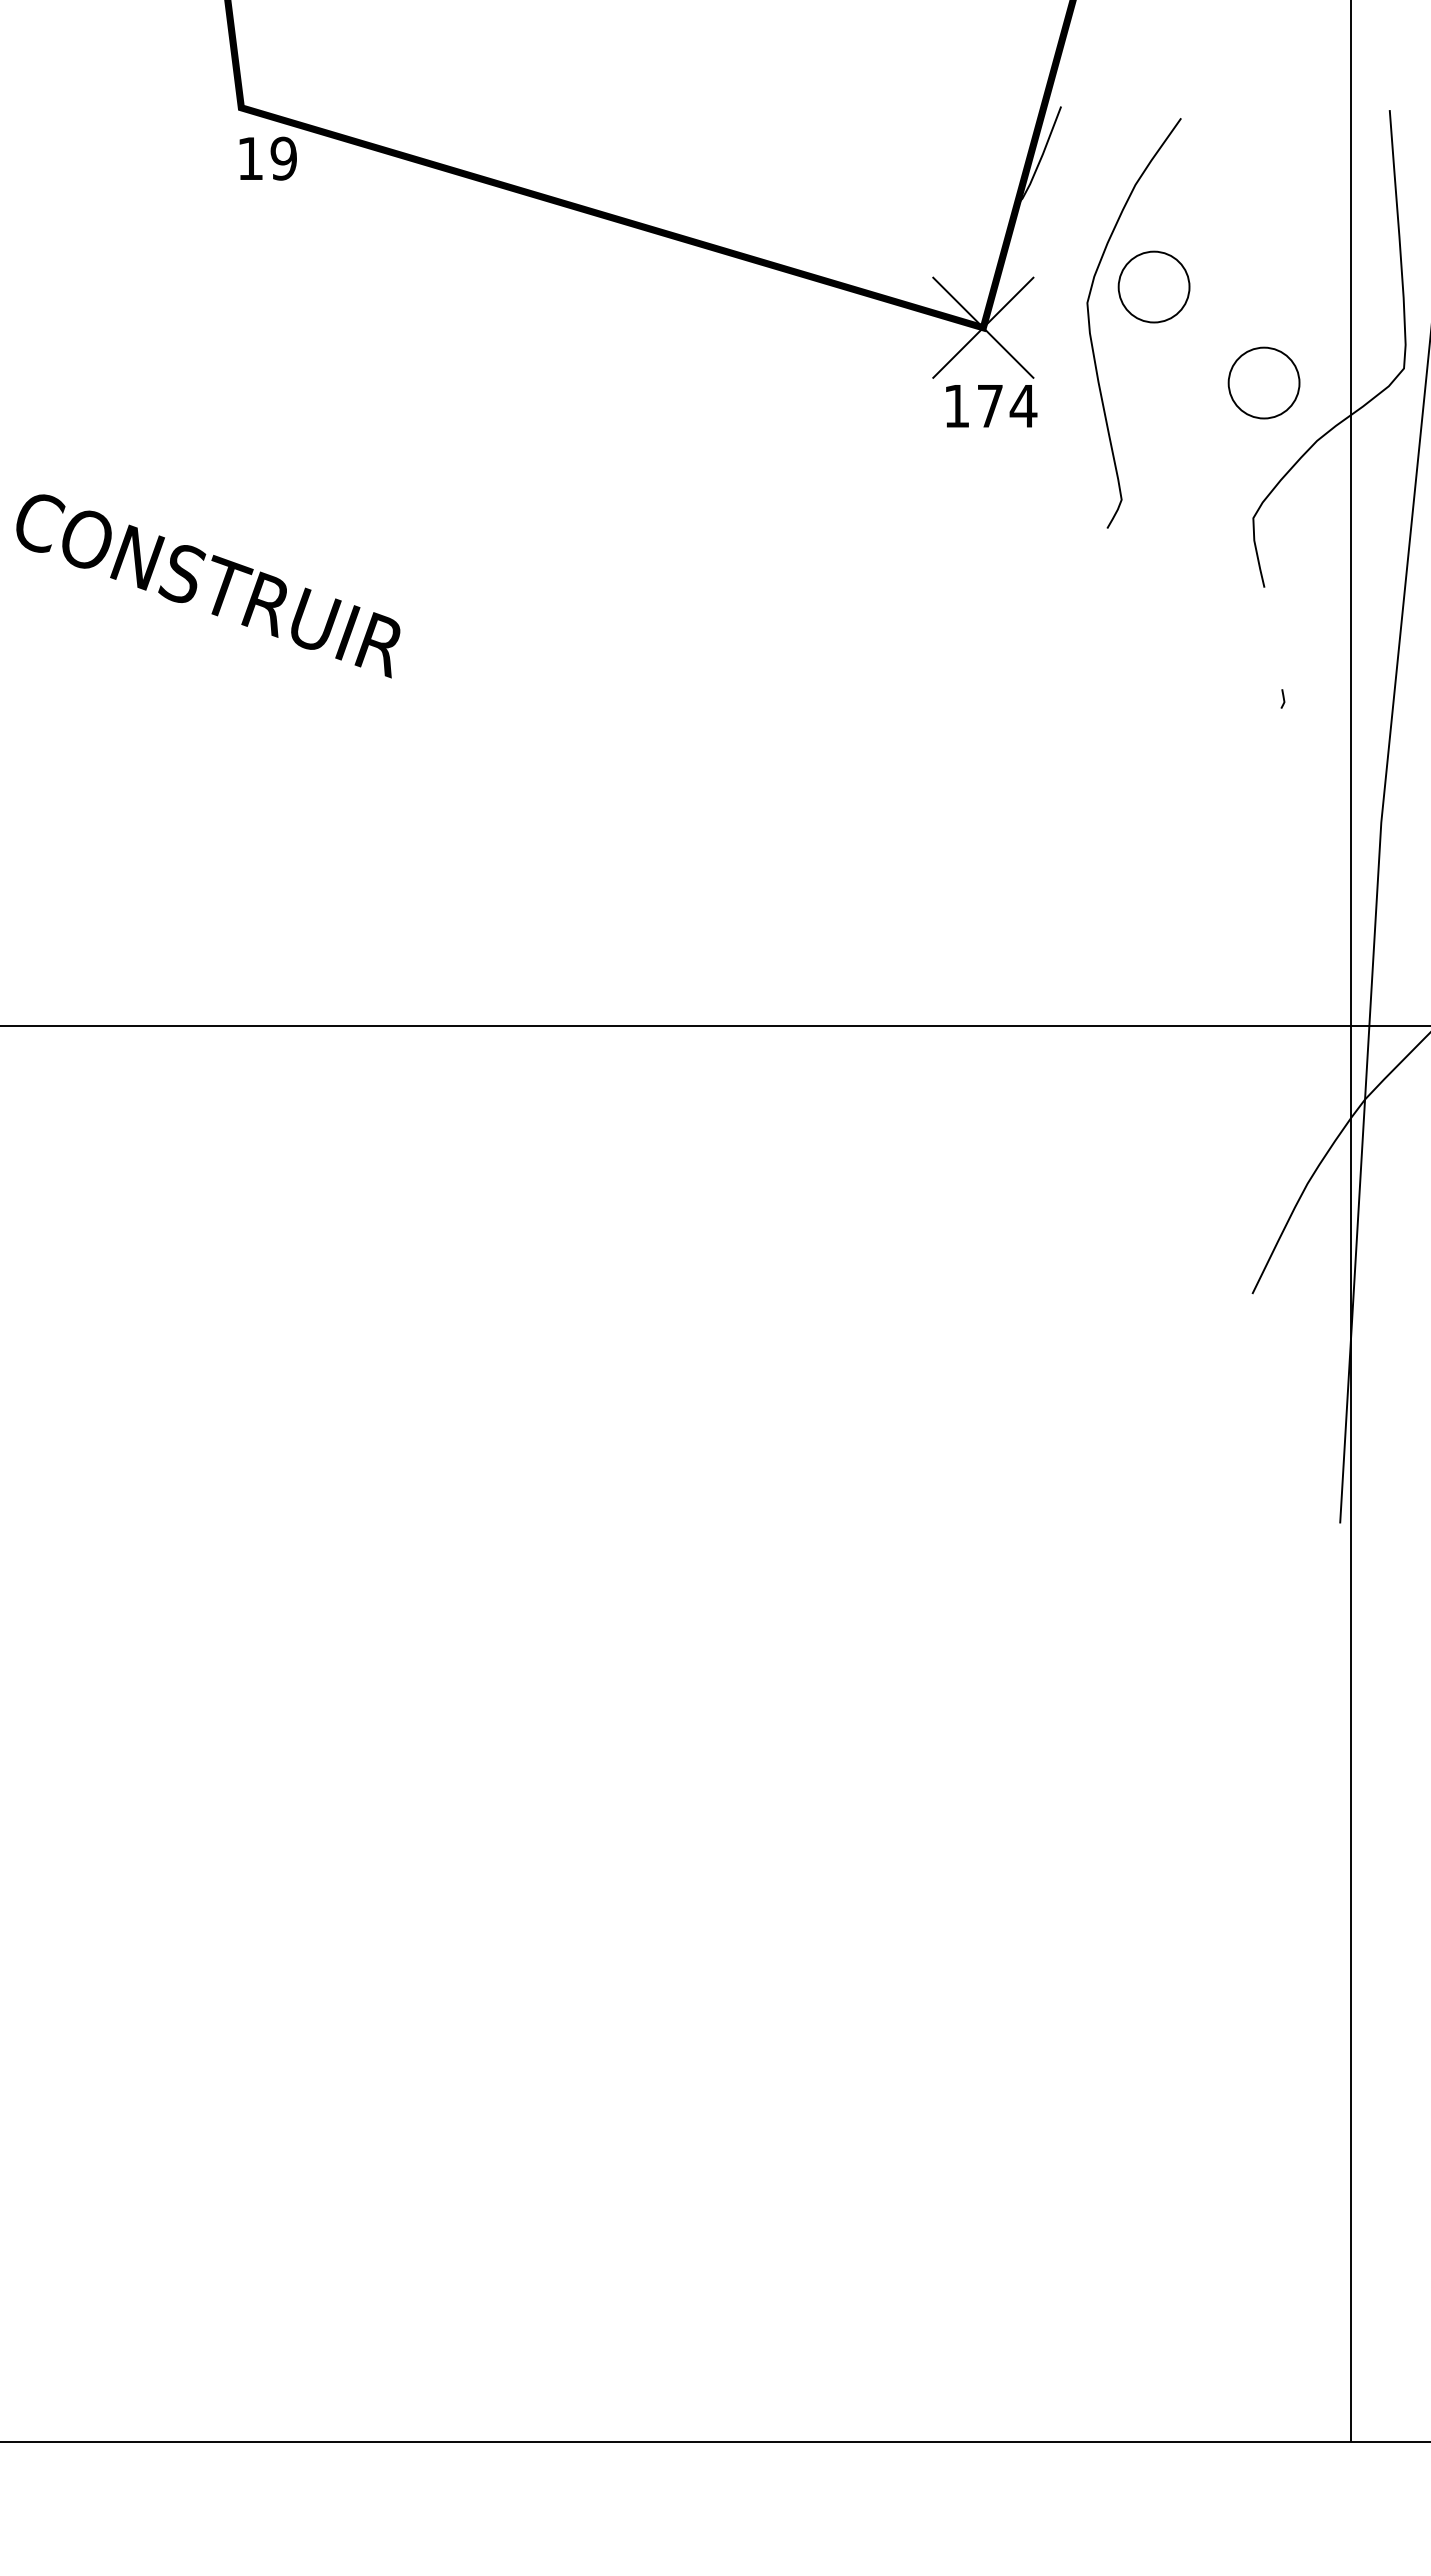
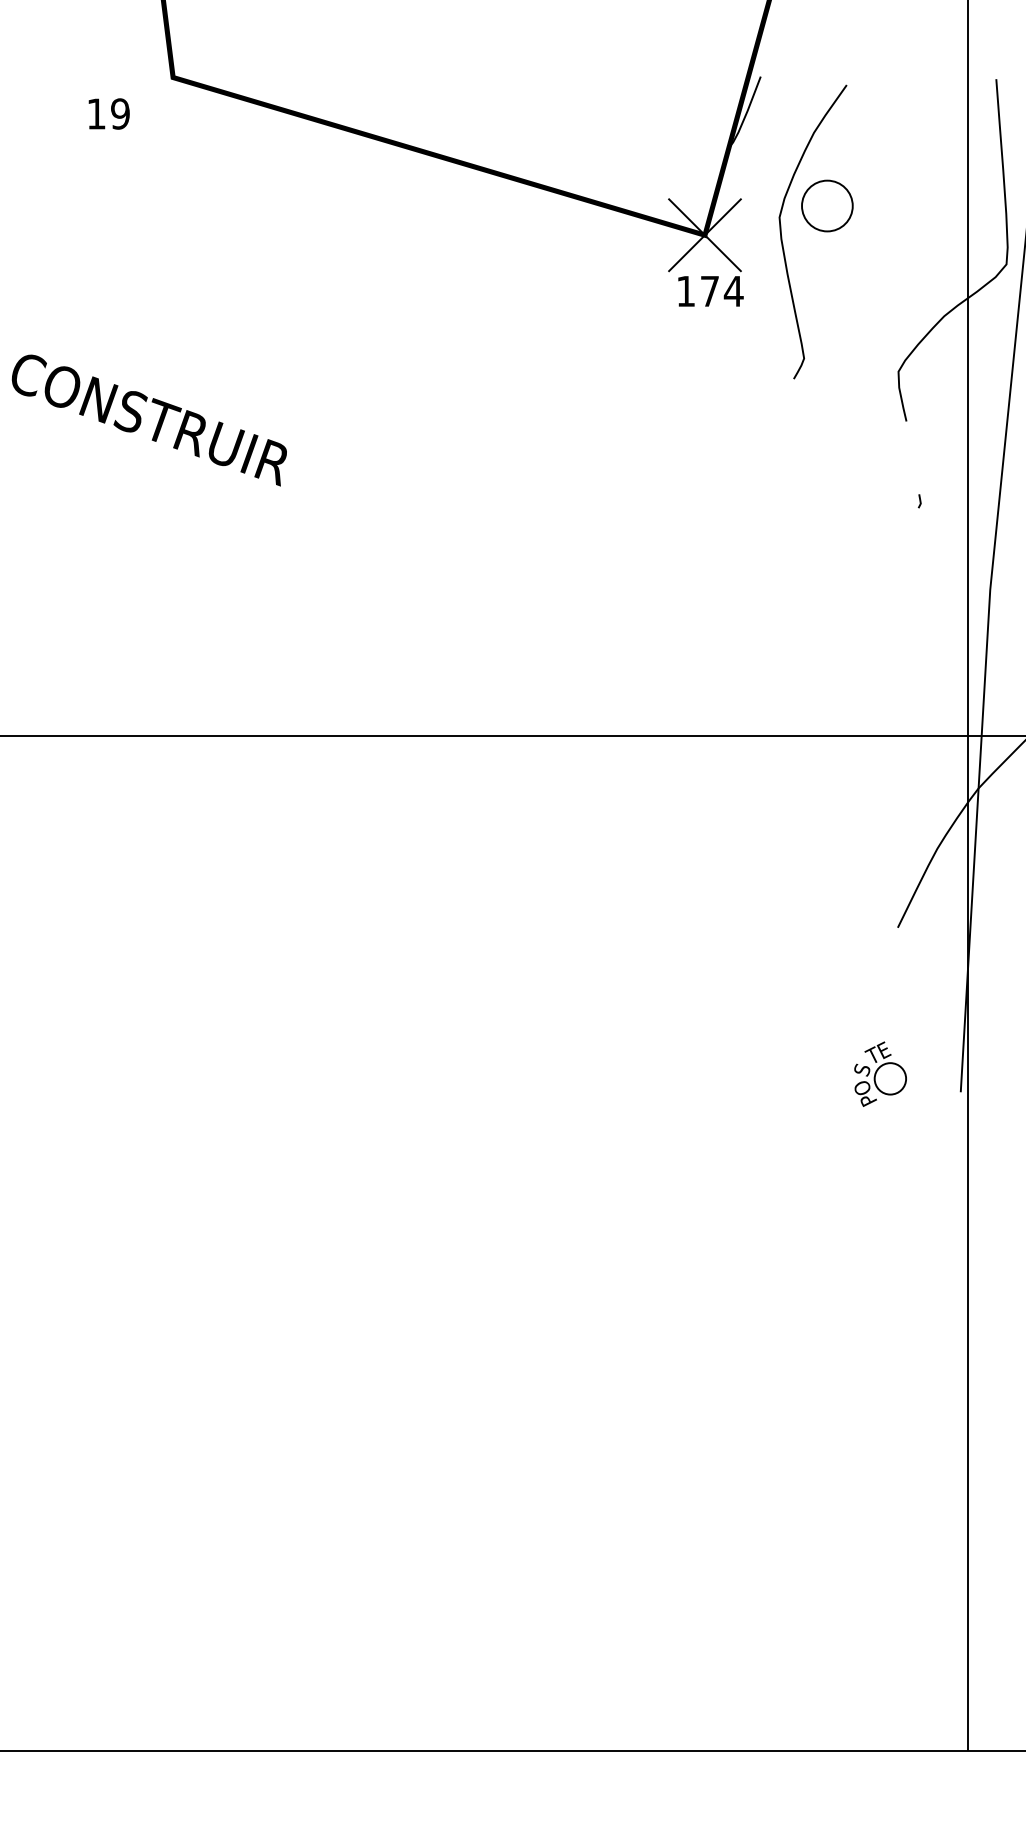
part: (267, 158) -> (108, 113), moved
circle: (1263, 382) -> (905, 274), removed
part: (1227, 1498) -> (880, 1074), added

